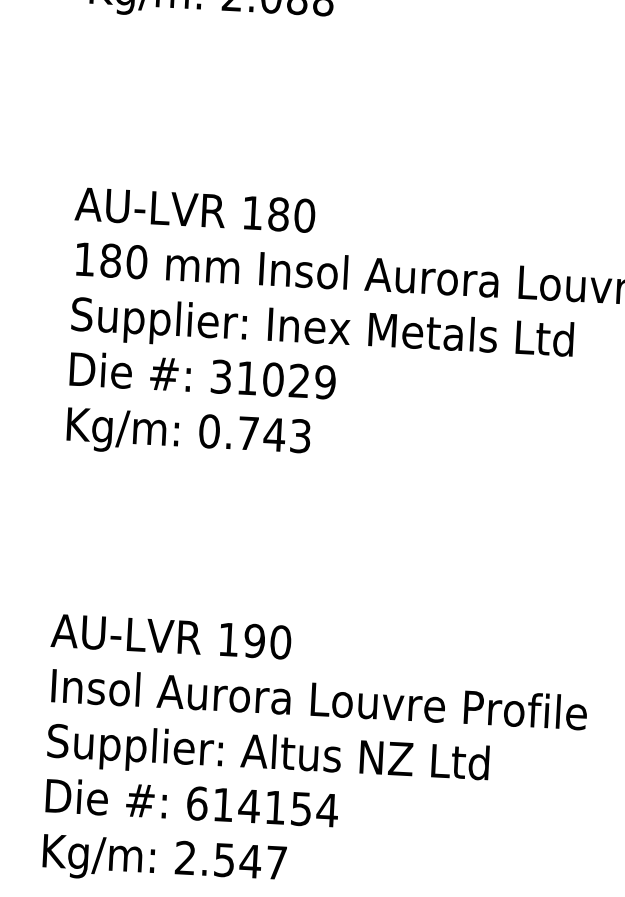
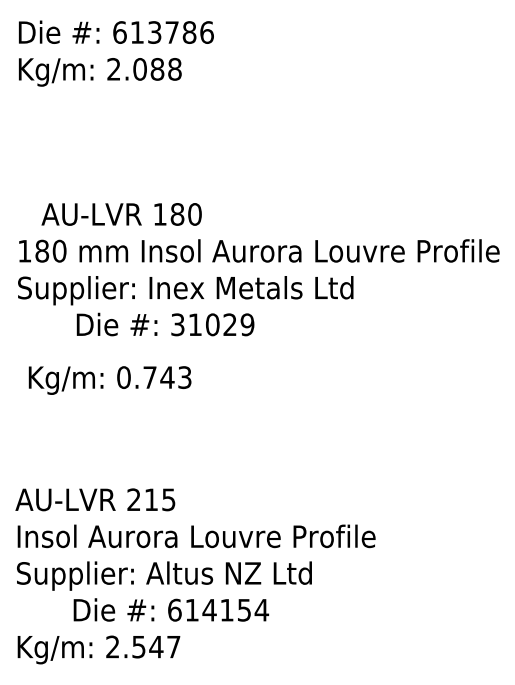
text: (194, 210) -> (121, 214), moved
text: (202, 375) -> (165, 324), moved
text: (187, 434) -> (109, 380), moved
text: (254, 640) -> (151, 499), 190 -> 215
text: (192, 802) -> (171, 609), moved

